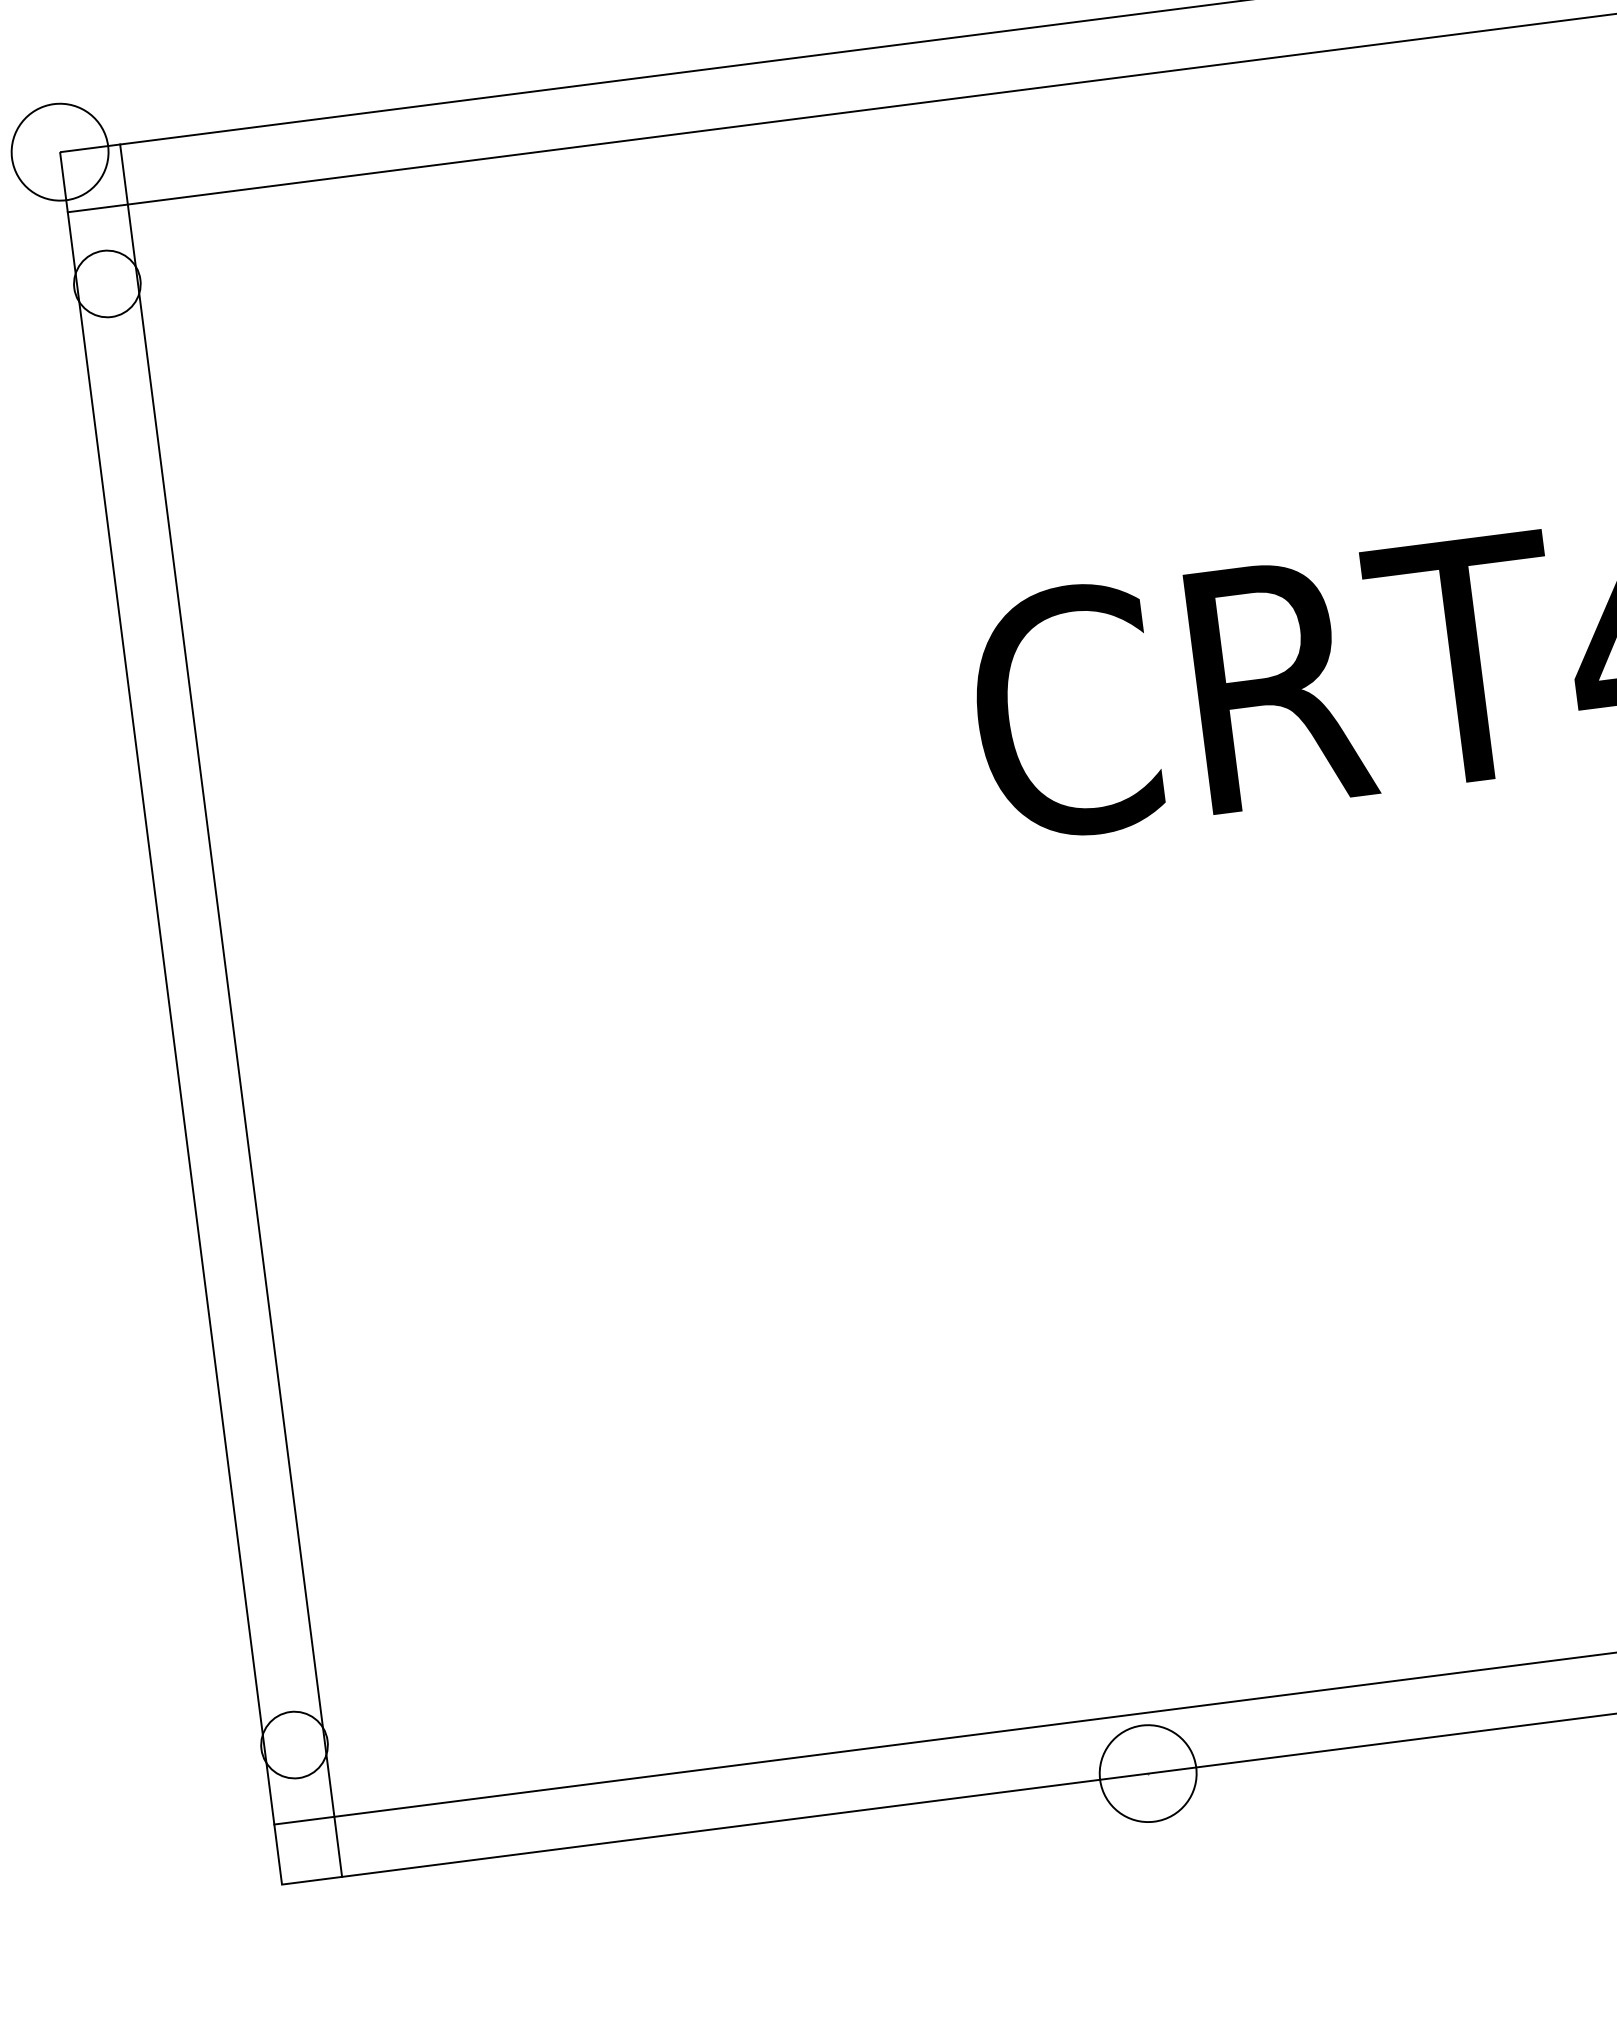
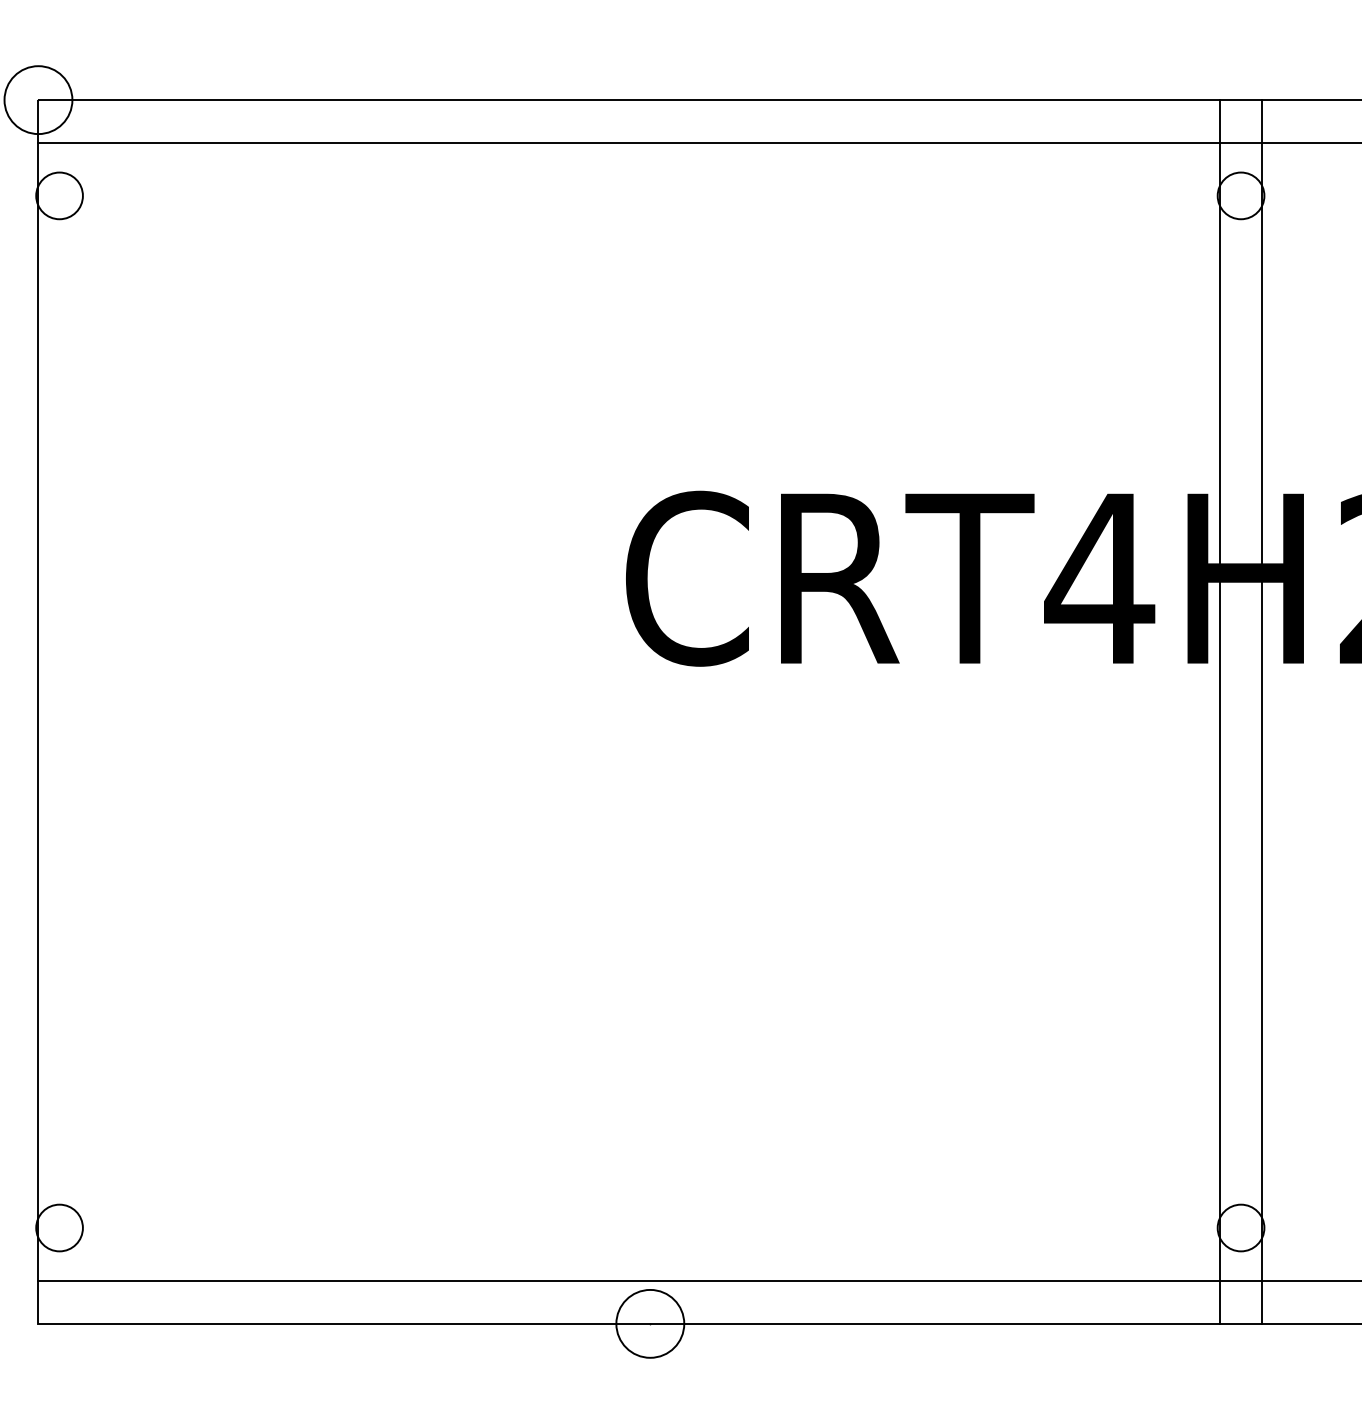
line: (230, 1010) -> (80, 711), removed

